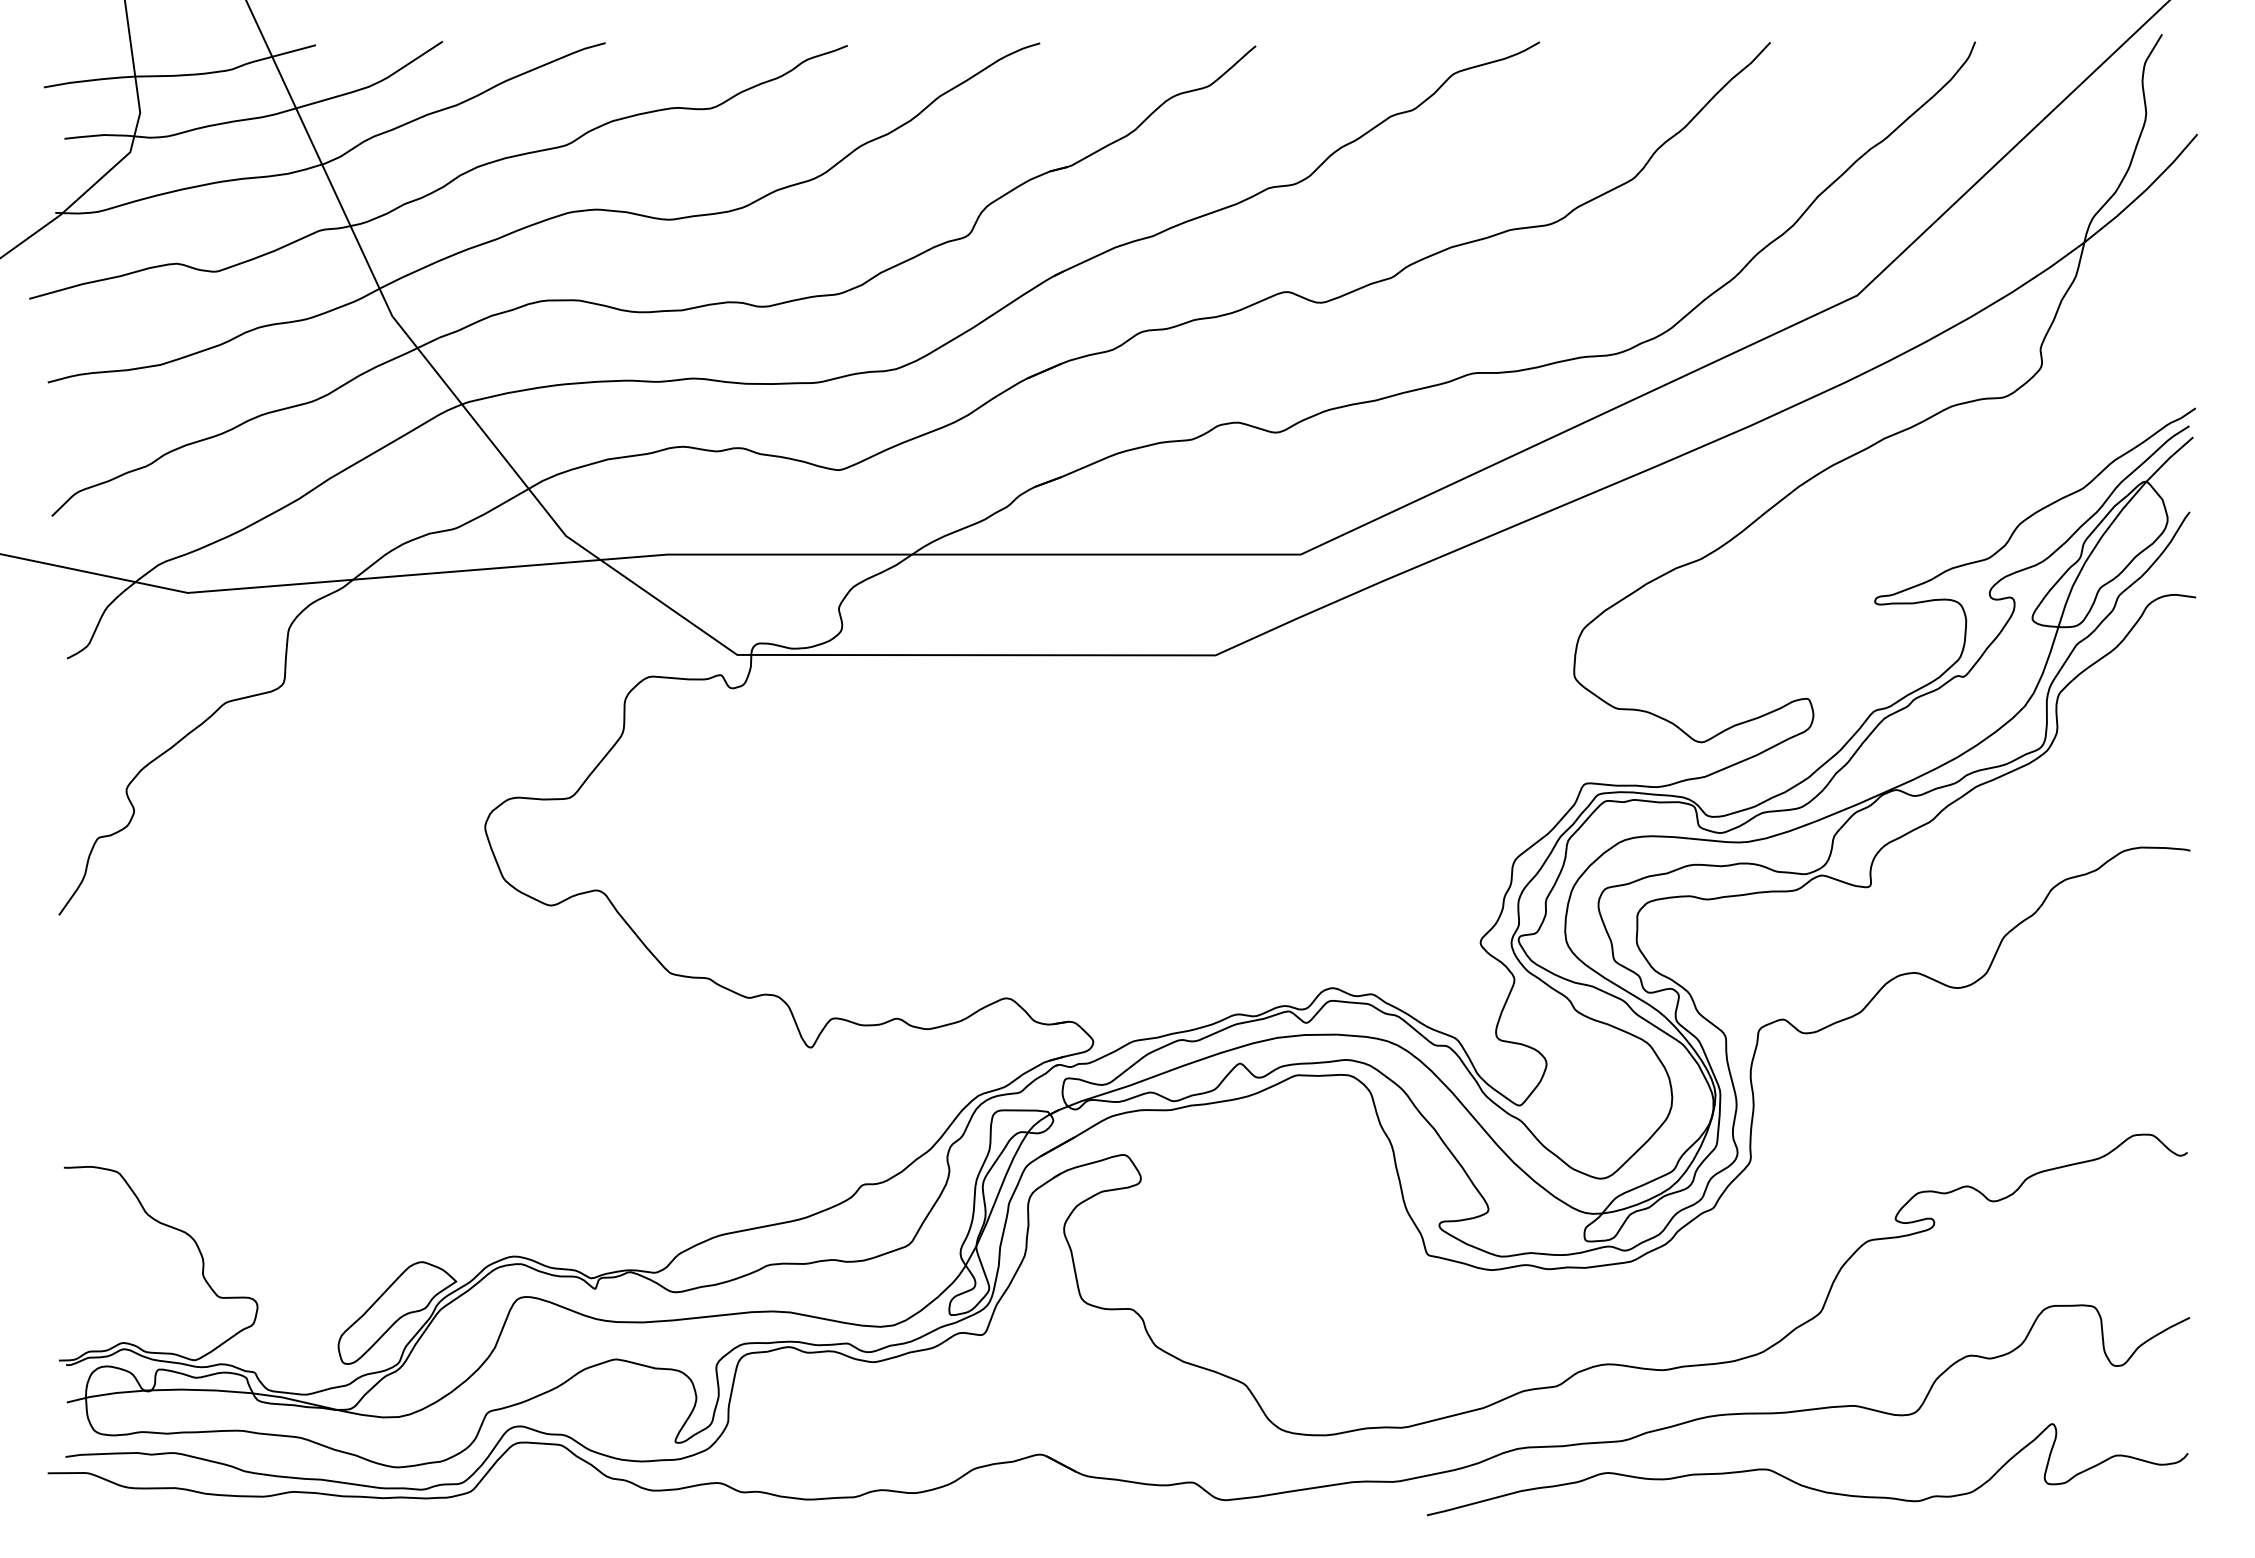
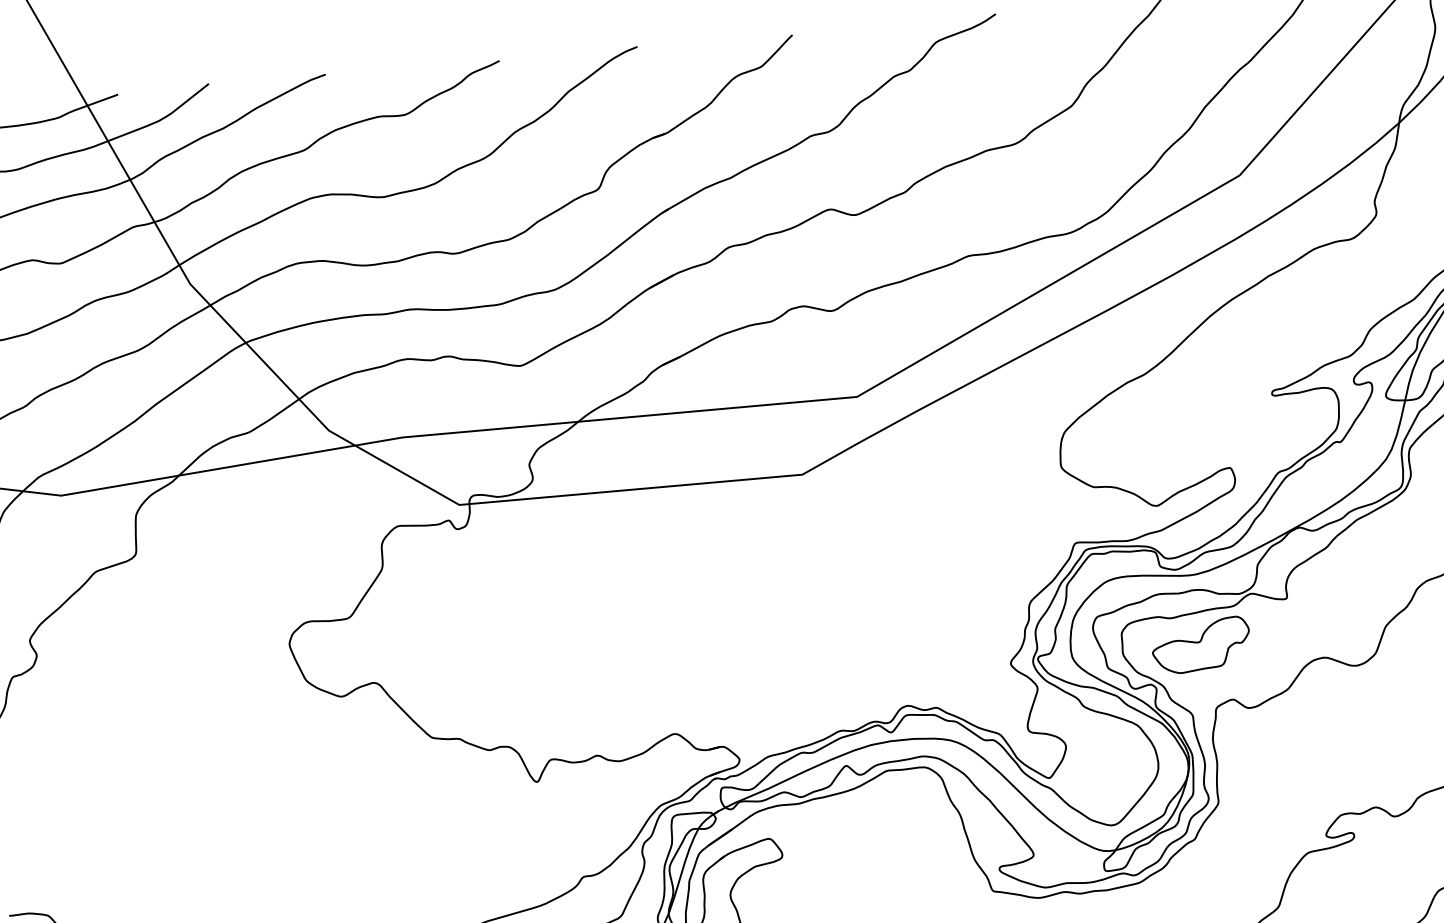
part: (1745, 940) -> (1200, 645), added

